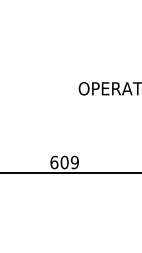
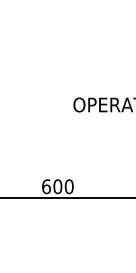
text: (74, 162) -> (68, 186), 609 -> 600

